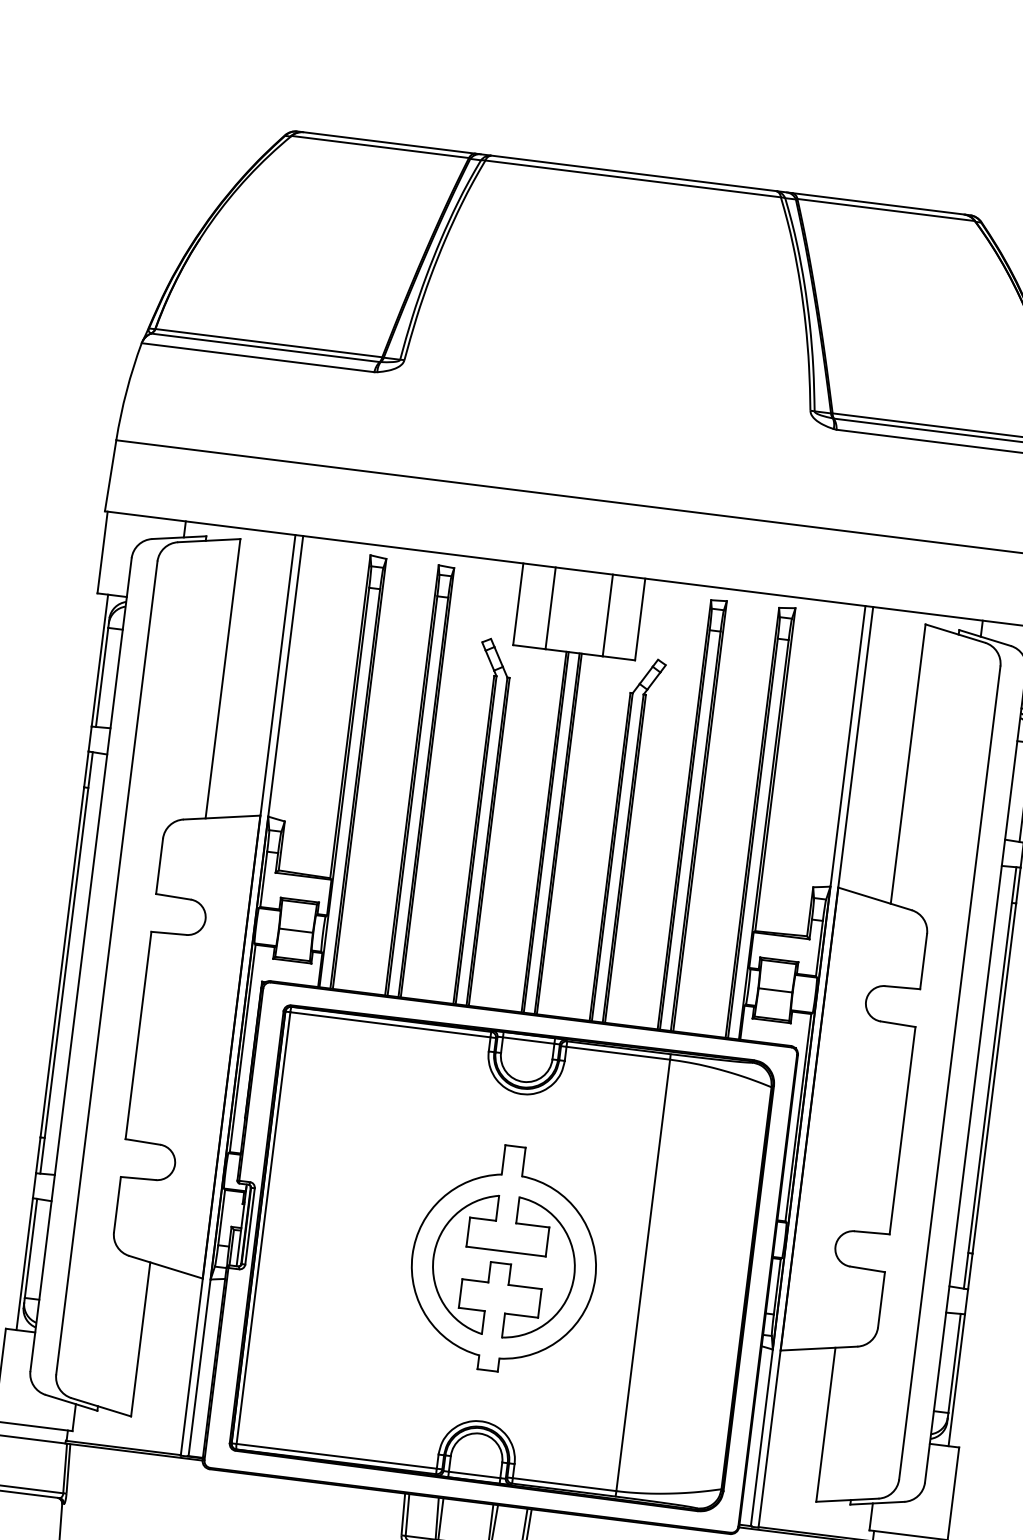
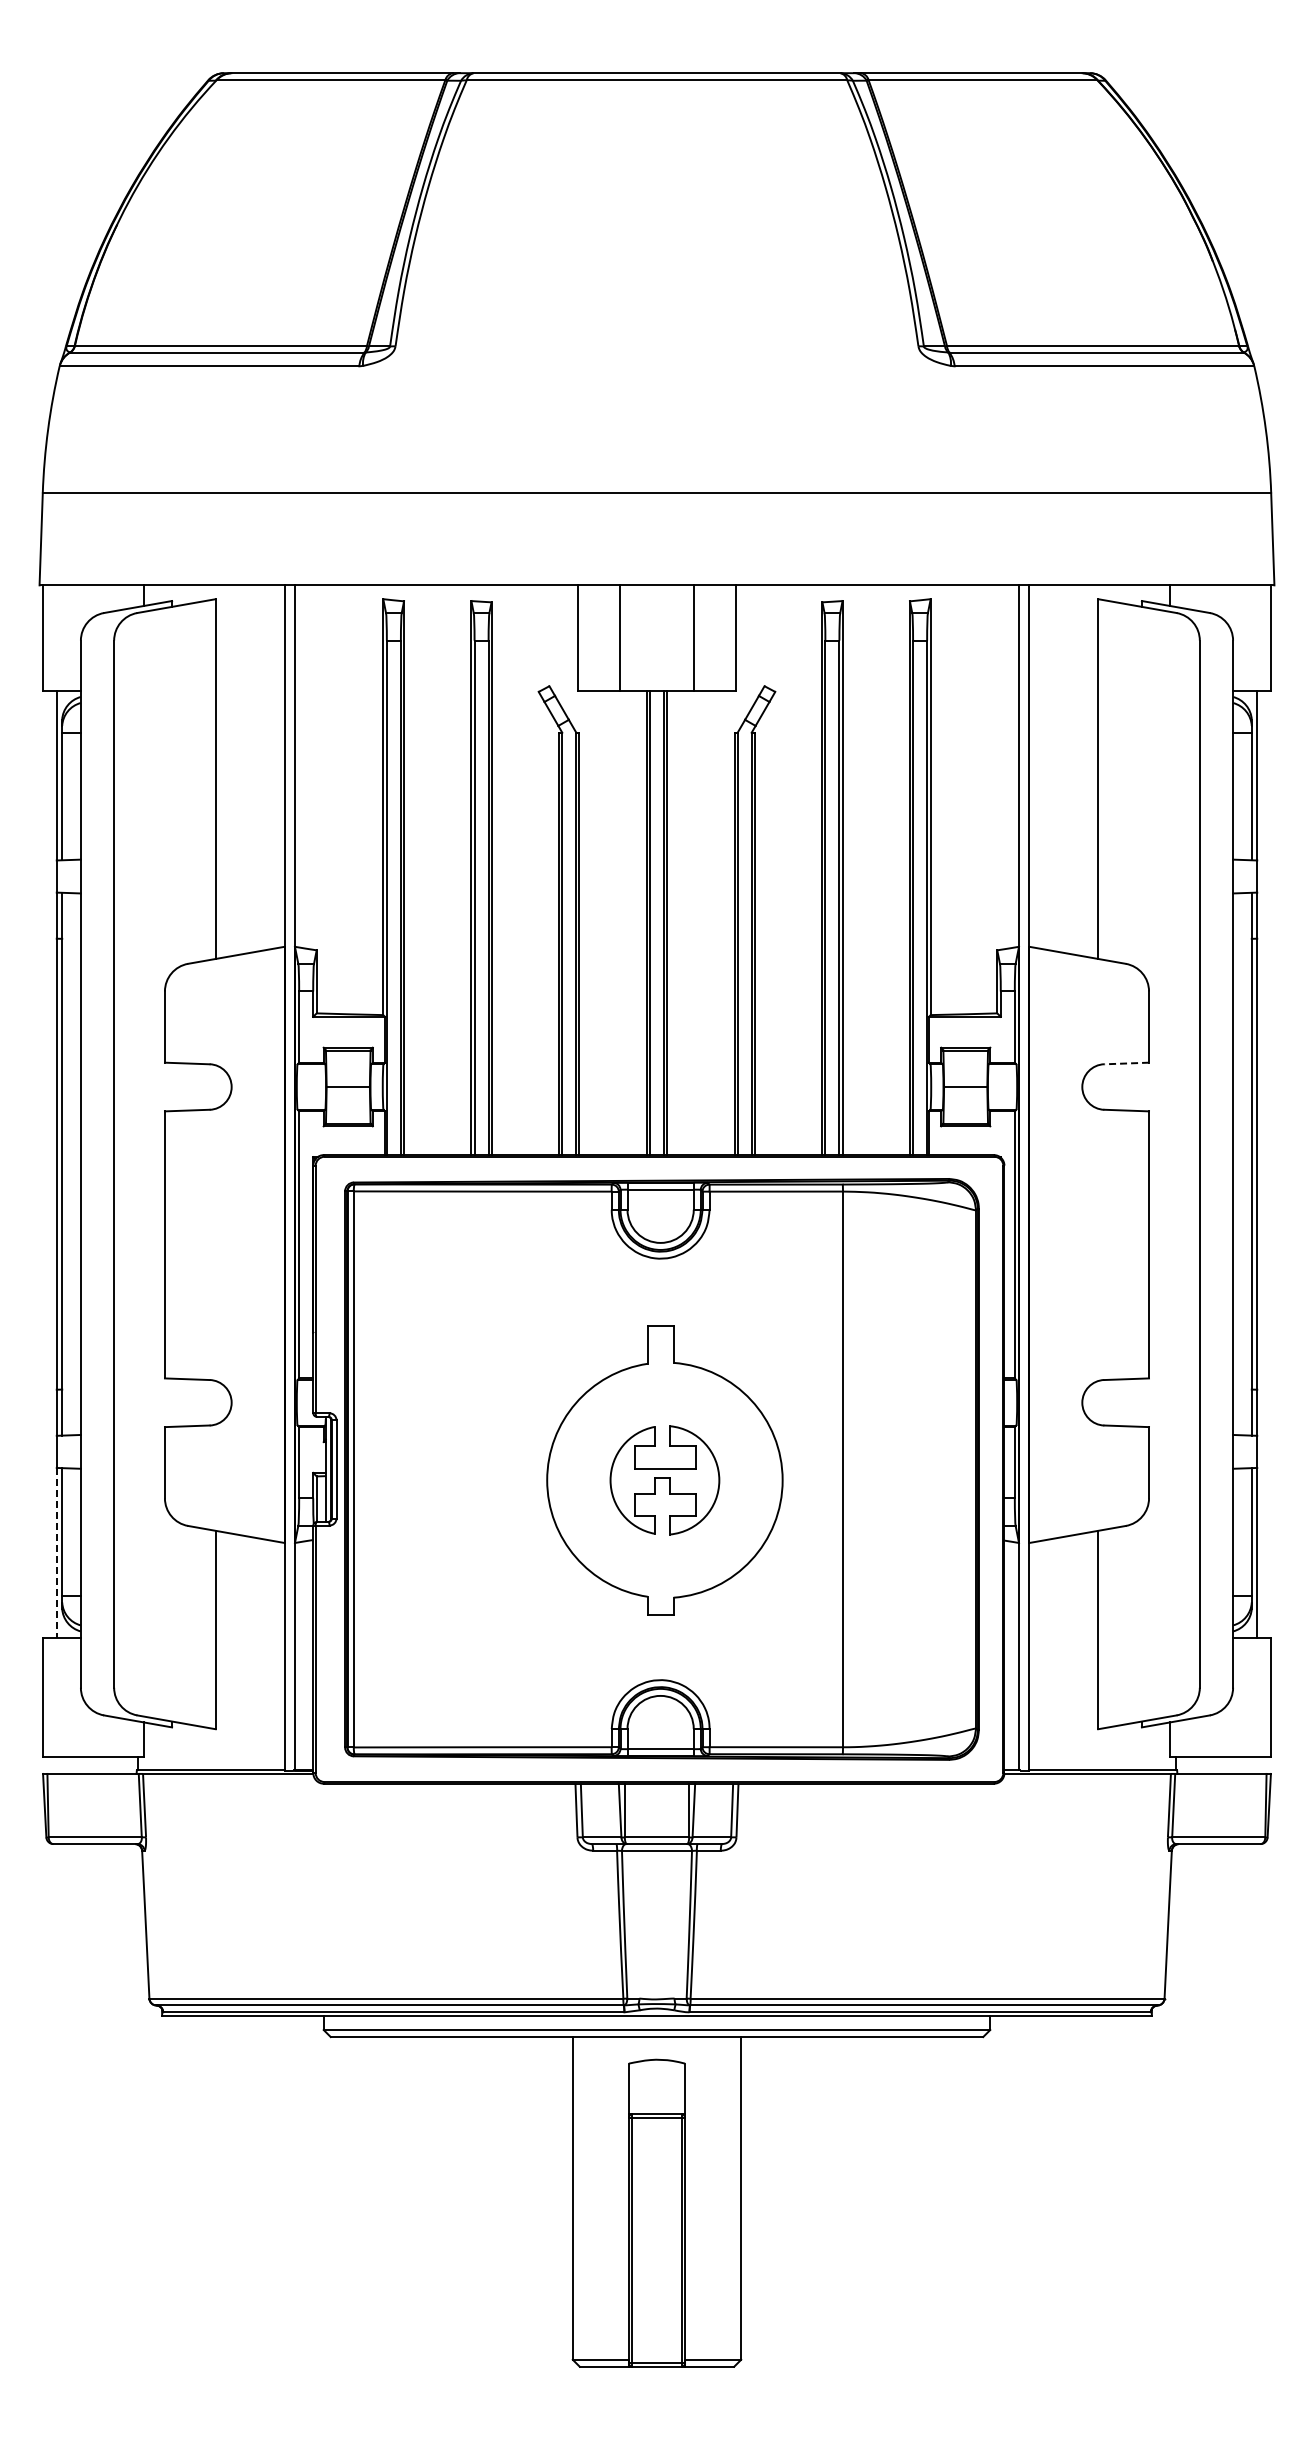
line: (902, 987) -> (1126, 1063), solid -> dashed
line: (24, 1263) -> (56, 1552), solid -> dashed
part: (503, 1266) -> (664, 1480), size x0.6

